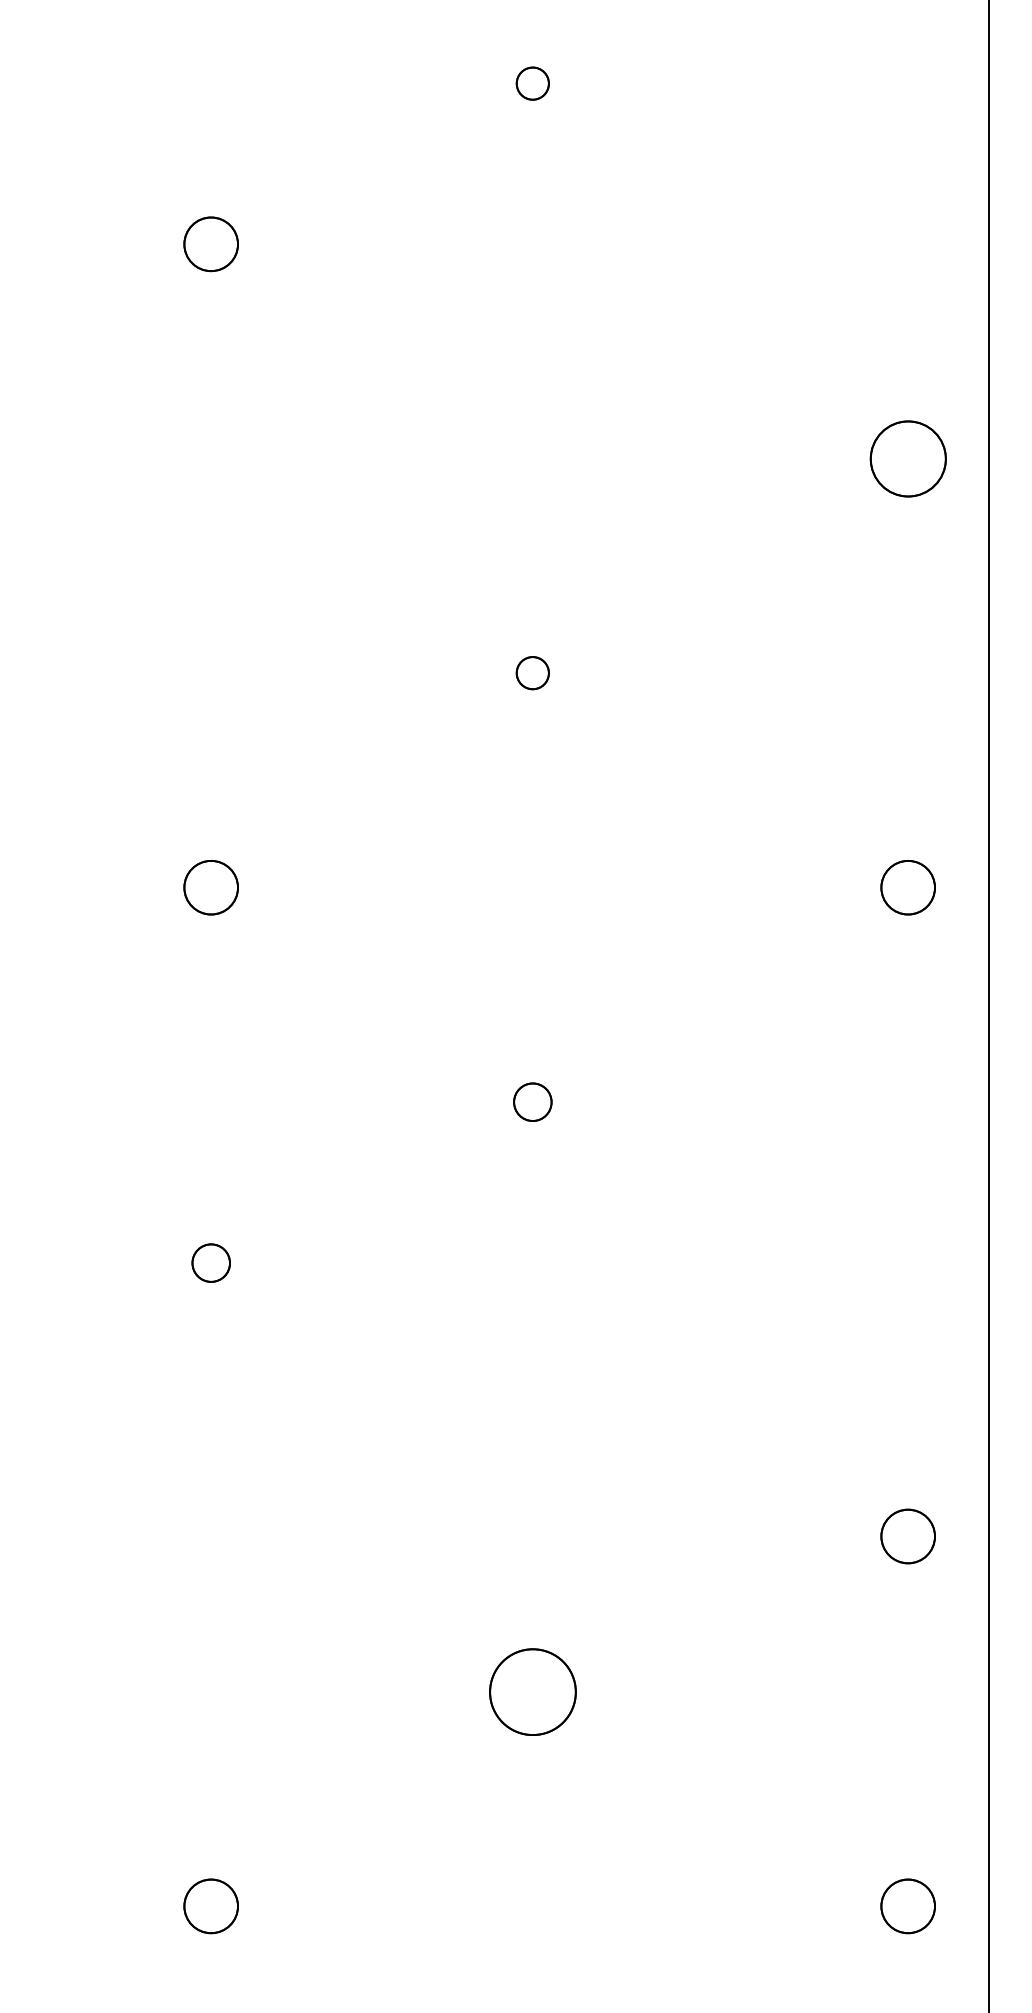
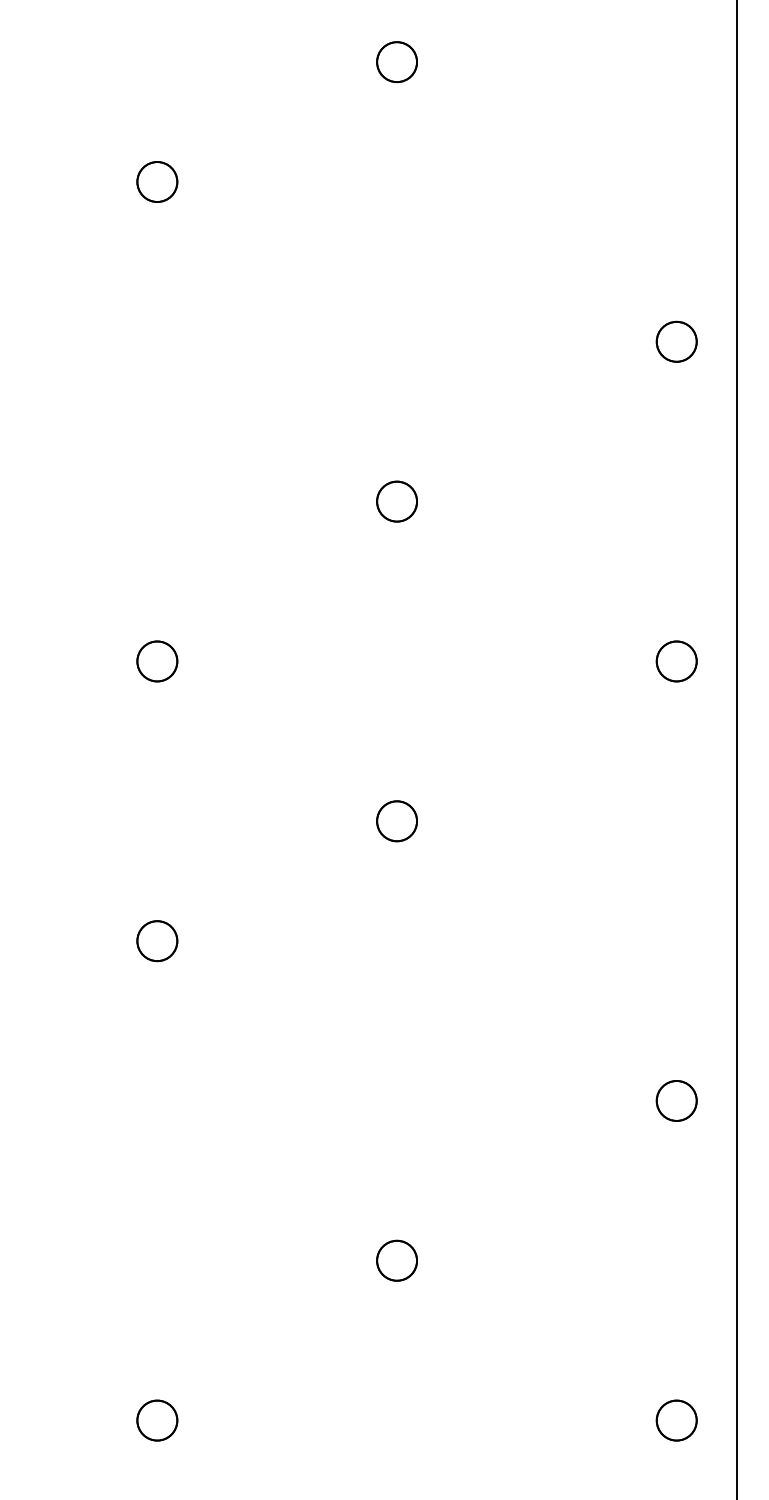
part: (532, 83) -> (396, 62), size x1.67
part: (907, 458) -> (676, 341), size x0.71
part: (532, 673) -> (396, 501), size x1.67
part: (532, 1102) -> (396, 821), size x1.43
part: (211, 1263) -> (157, 941), size x1.43
part: (907, 1535) -> (676, 1100), moved
part: (532, 1691) -> (396, 1260), size x0.62

